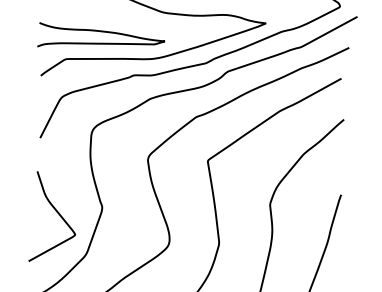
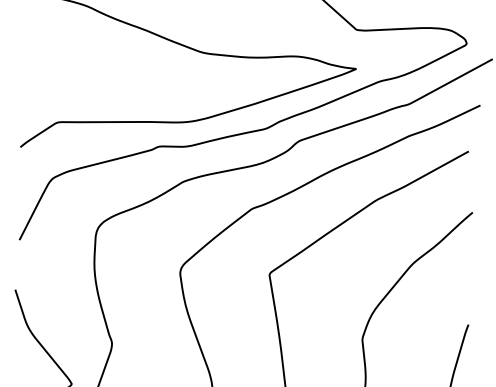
curve: (101, 32) -> (110, 82), removed

